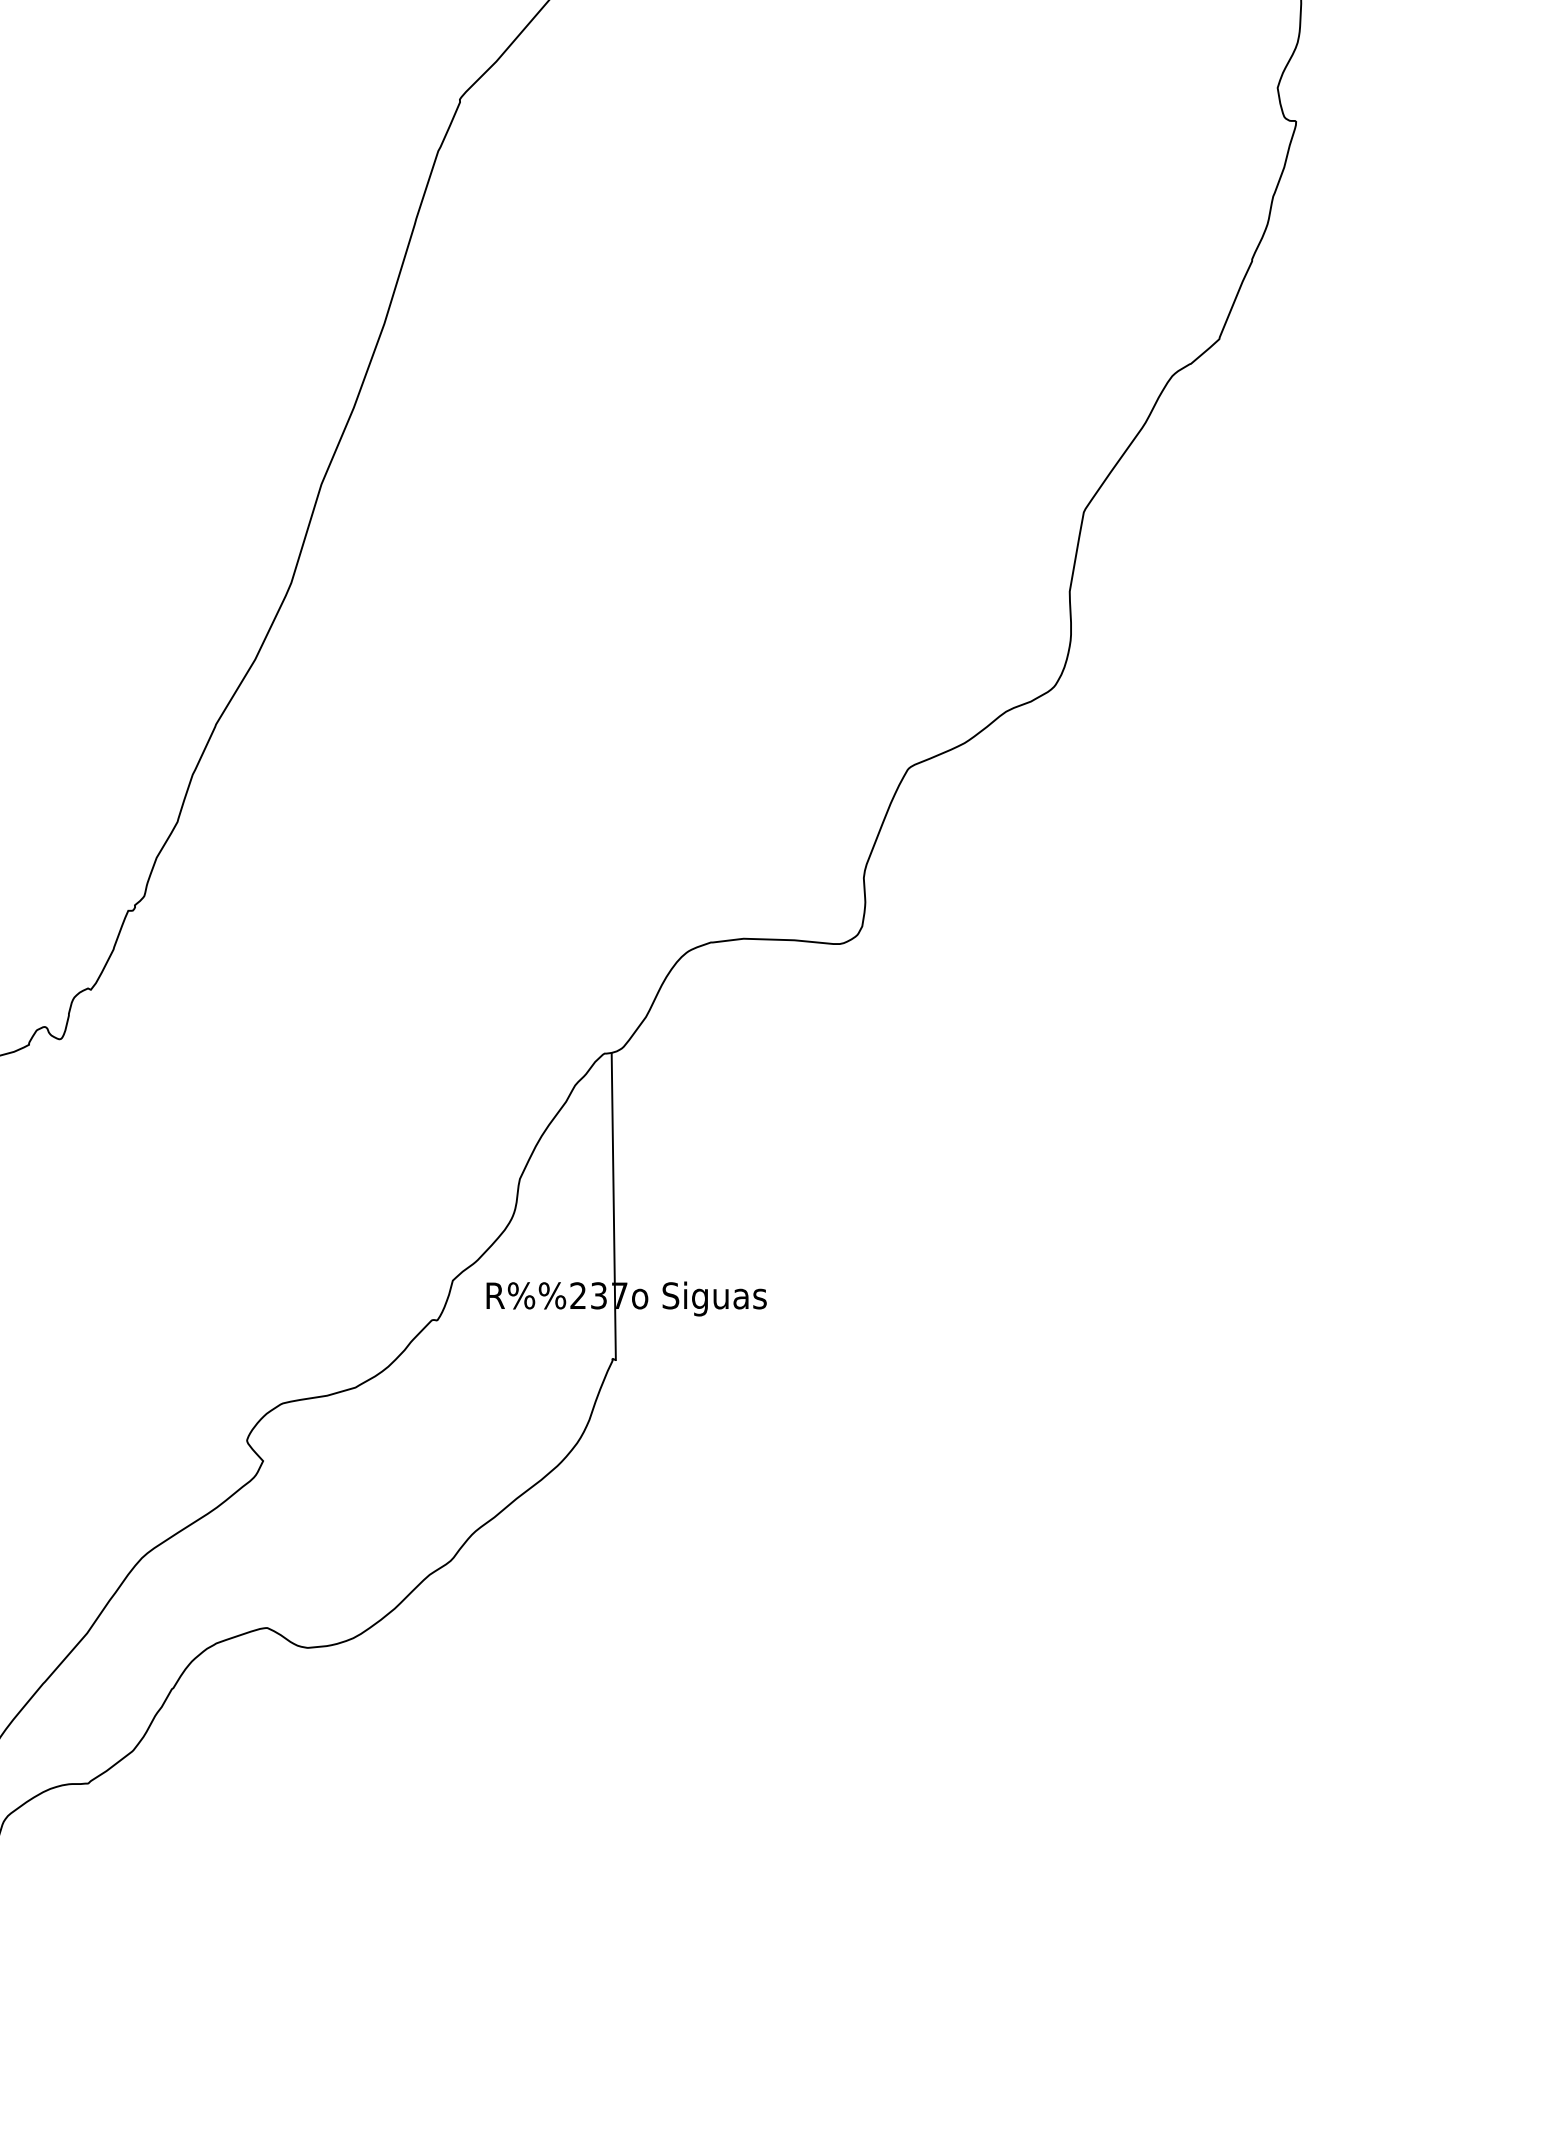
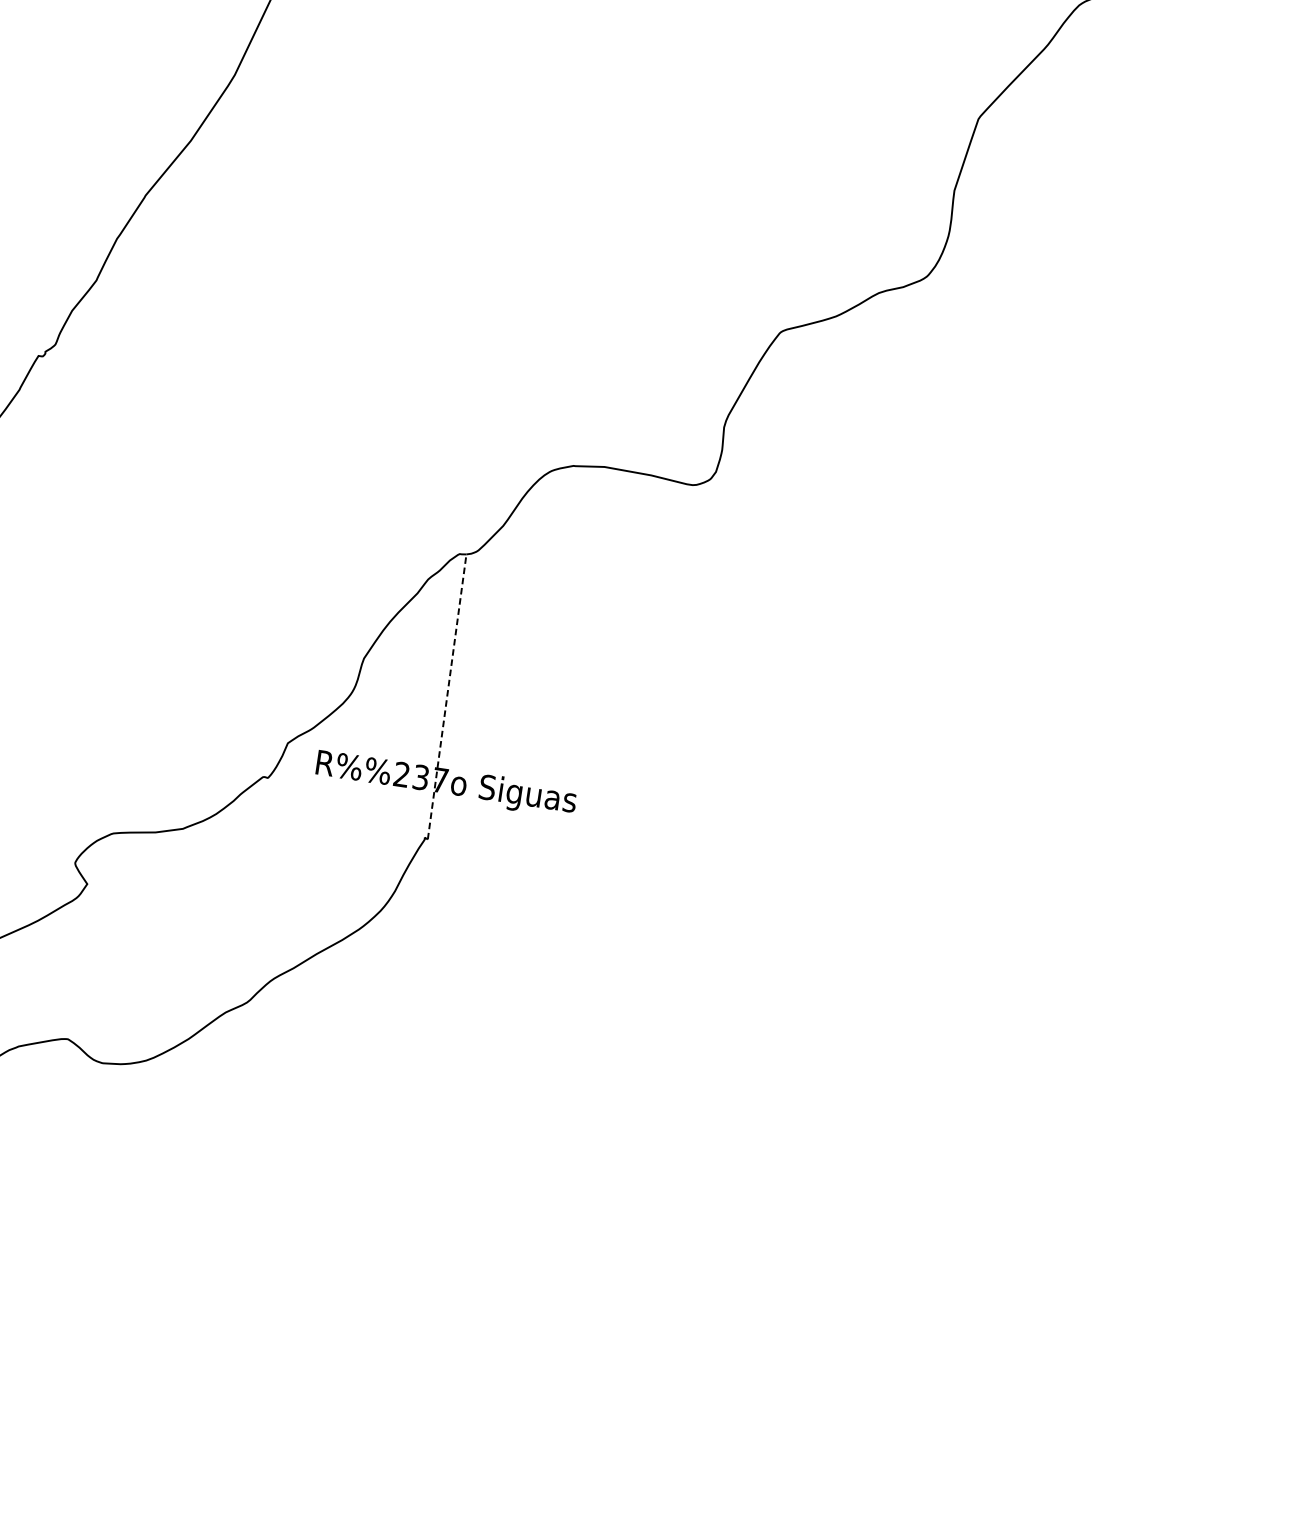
line: (613, 1206) -> (446, 696), solid -> dashed

